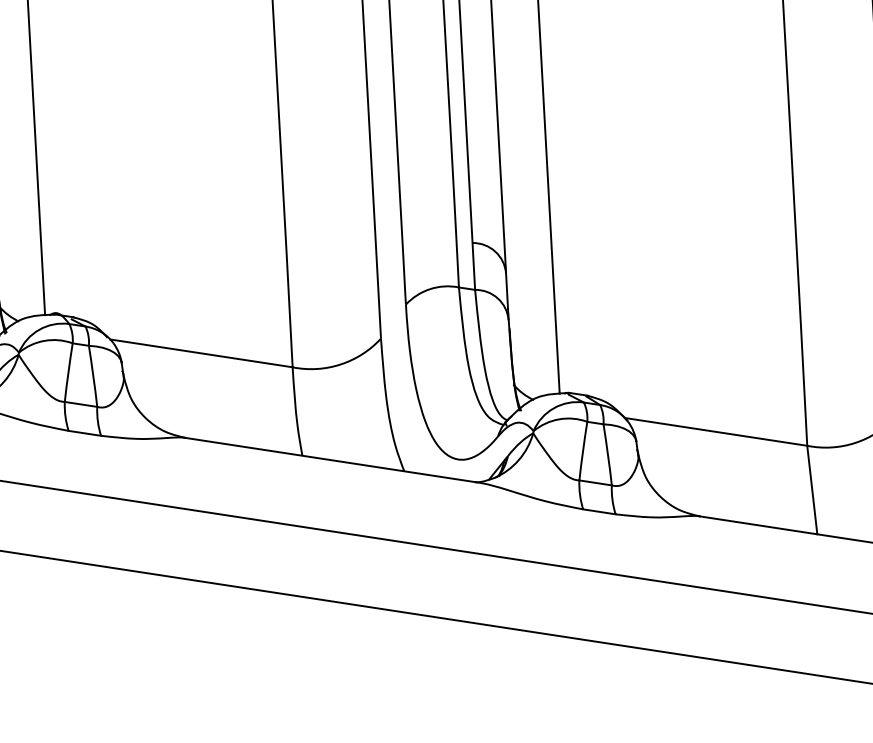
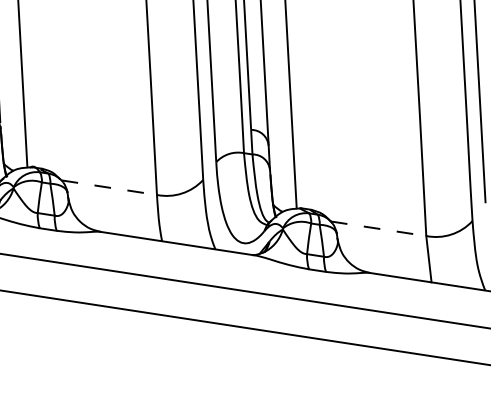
line: (201, 353) -> (109, 187), solid -> dashed
line: (717, 431) -> (379, 228), solid -> dashed

